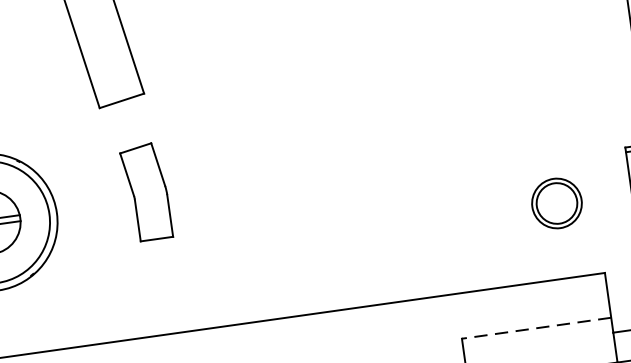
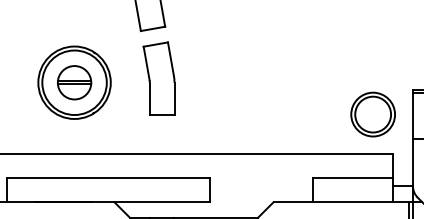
part: (145, 192) -> (158, 78), size x1.43
part: (555, 203) -> (372, 114), size x1.67
line: (537, 328) -> (353, 178), dashed -> solid

